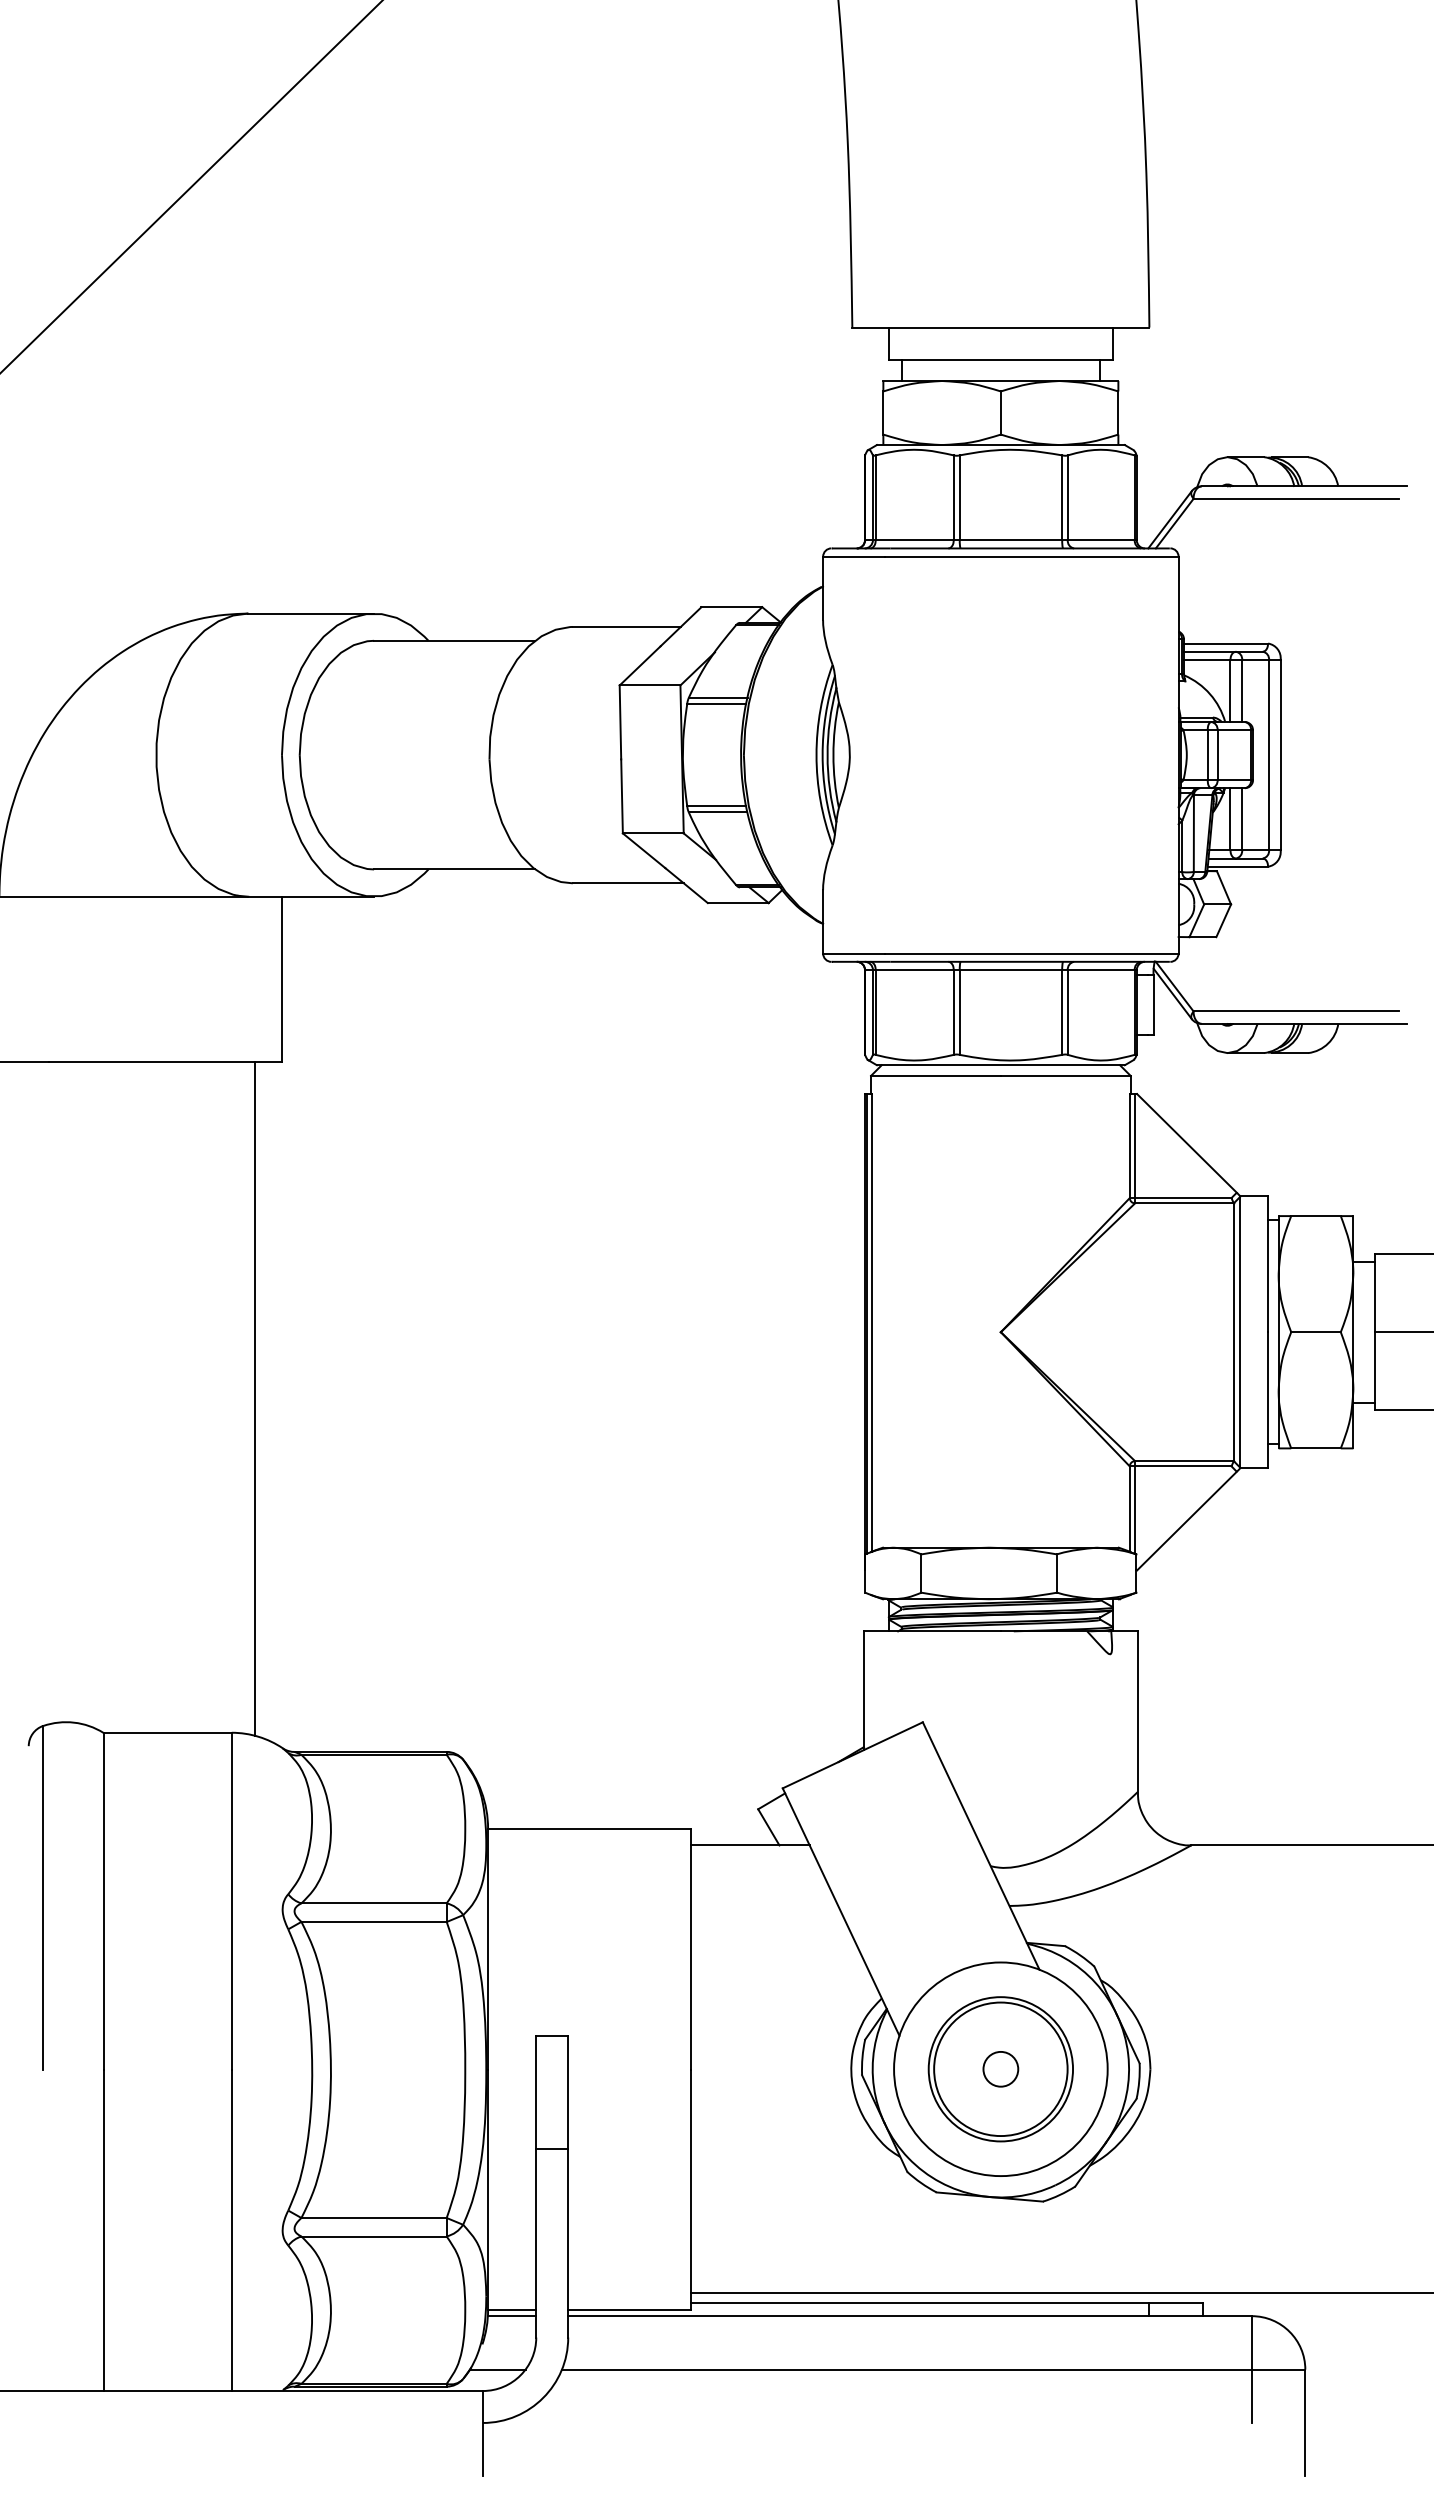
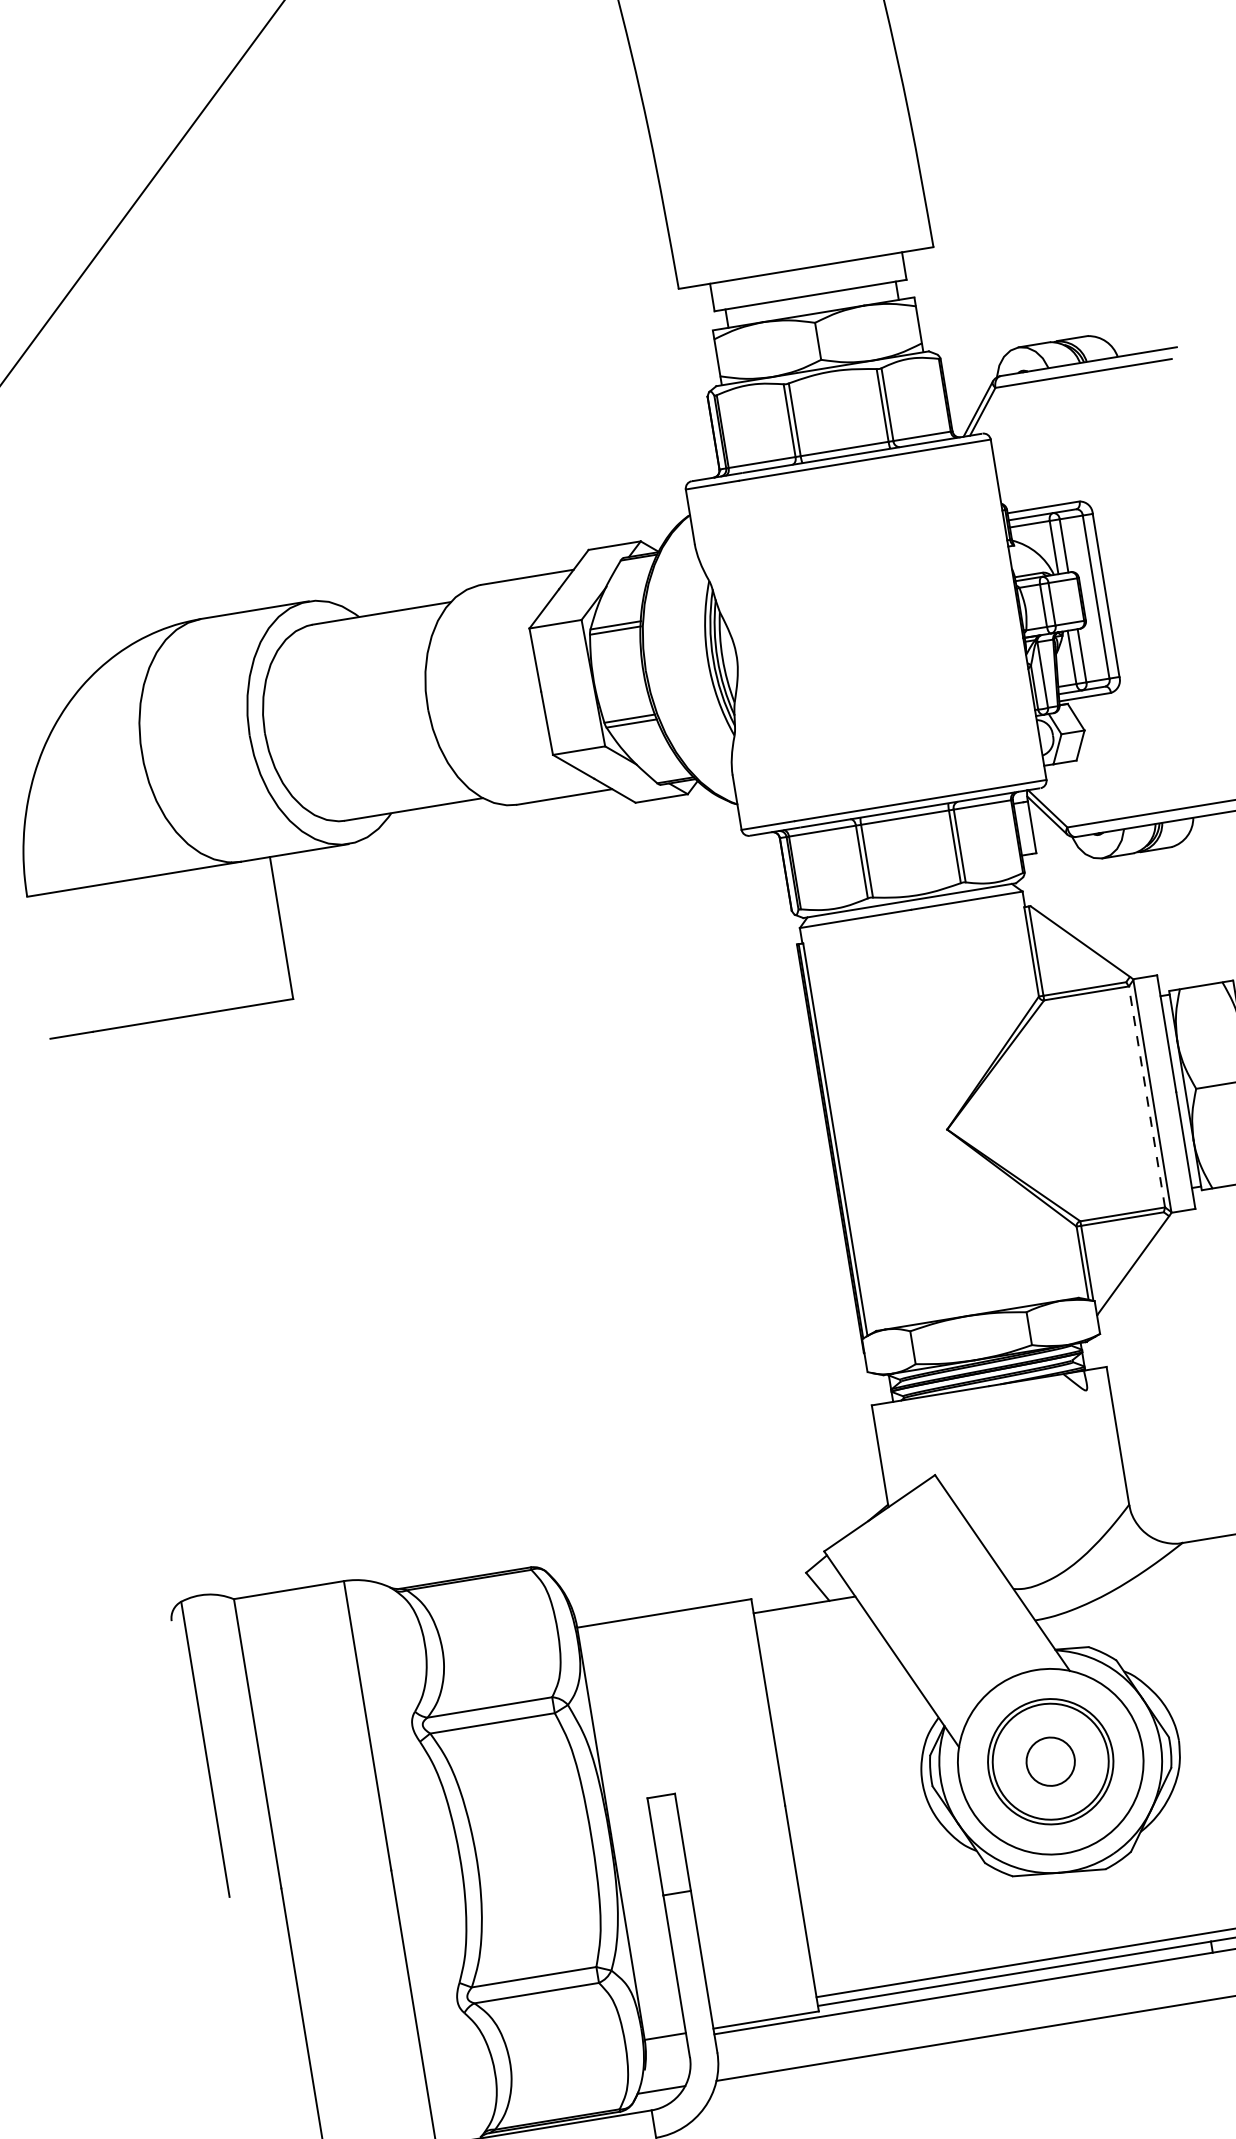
line: (1233, 1332) -> (1146, 1097), solid -> dashed
line: (255, 1398) -> (317, 1291), removed
circle: (1000, 2068) -> (1050, 1761), size x1.6
line: (511, 2316) -> (665, 2042), removed

